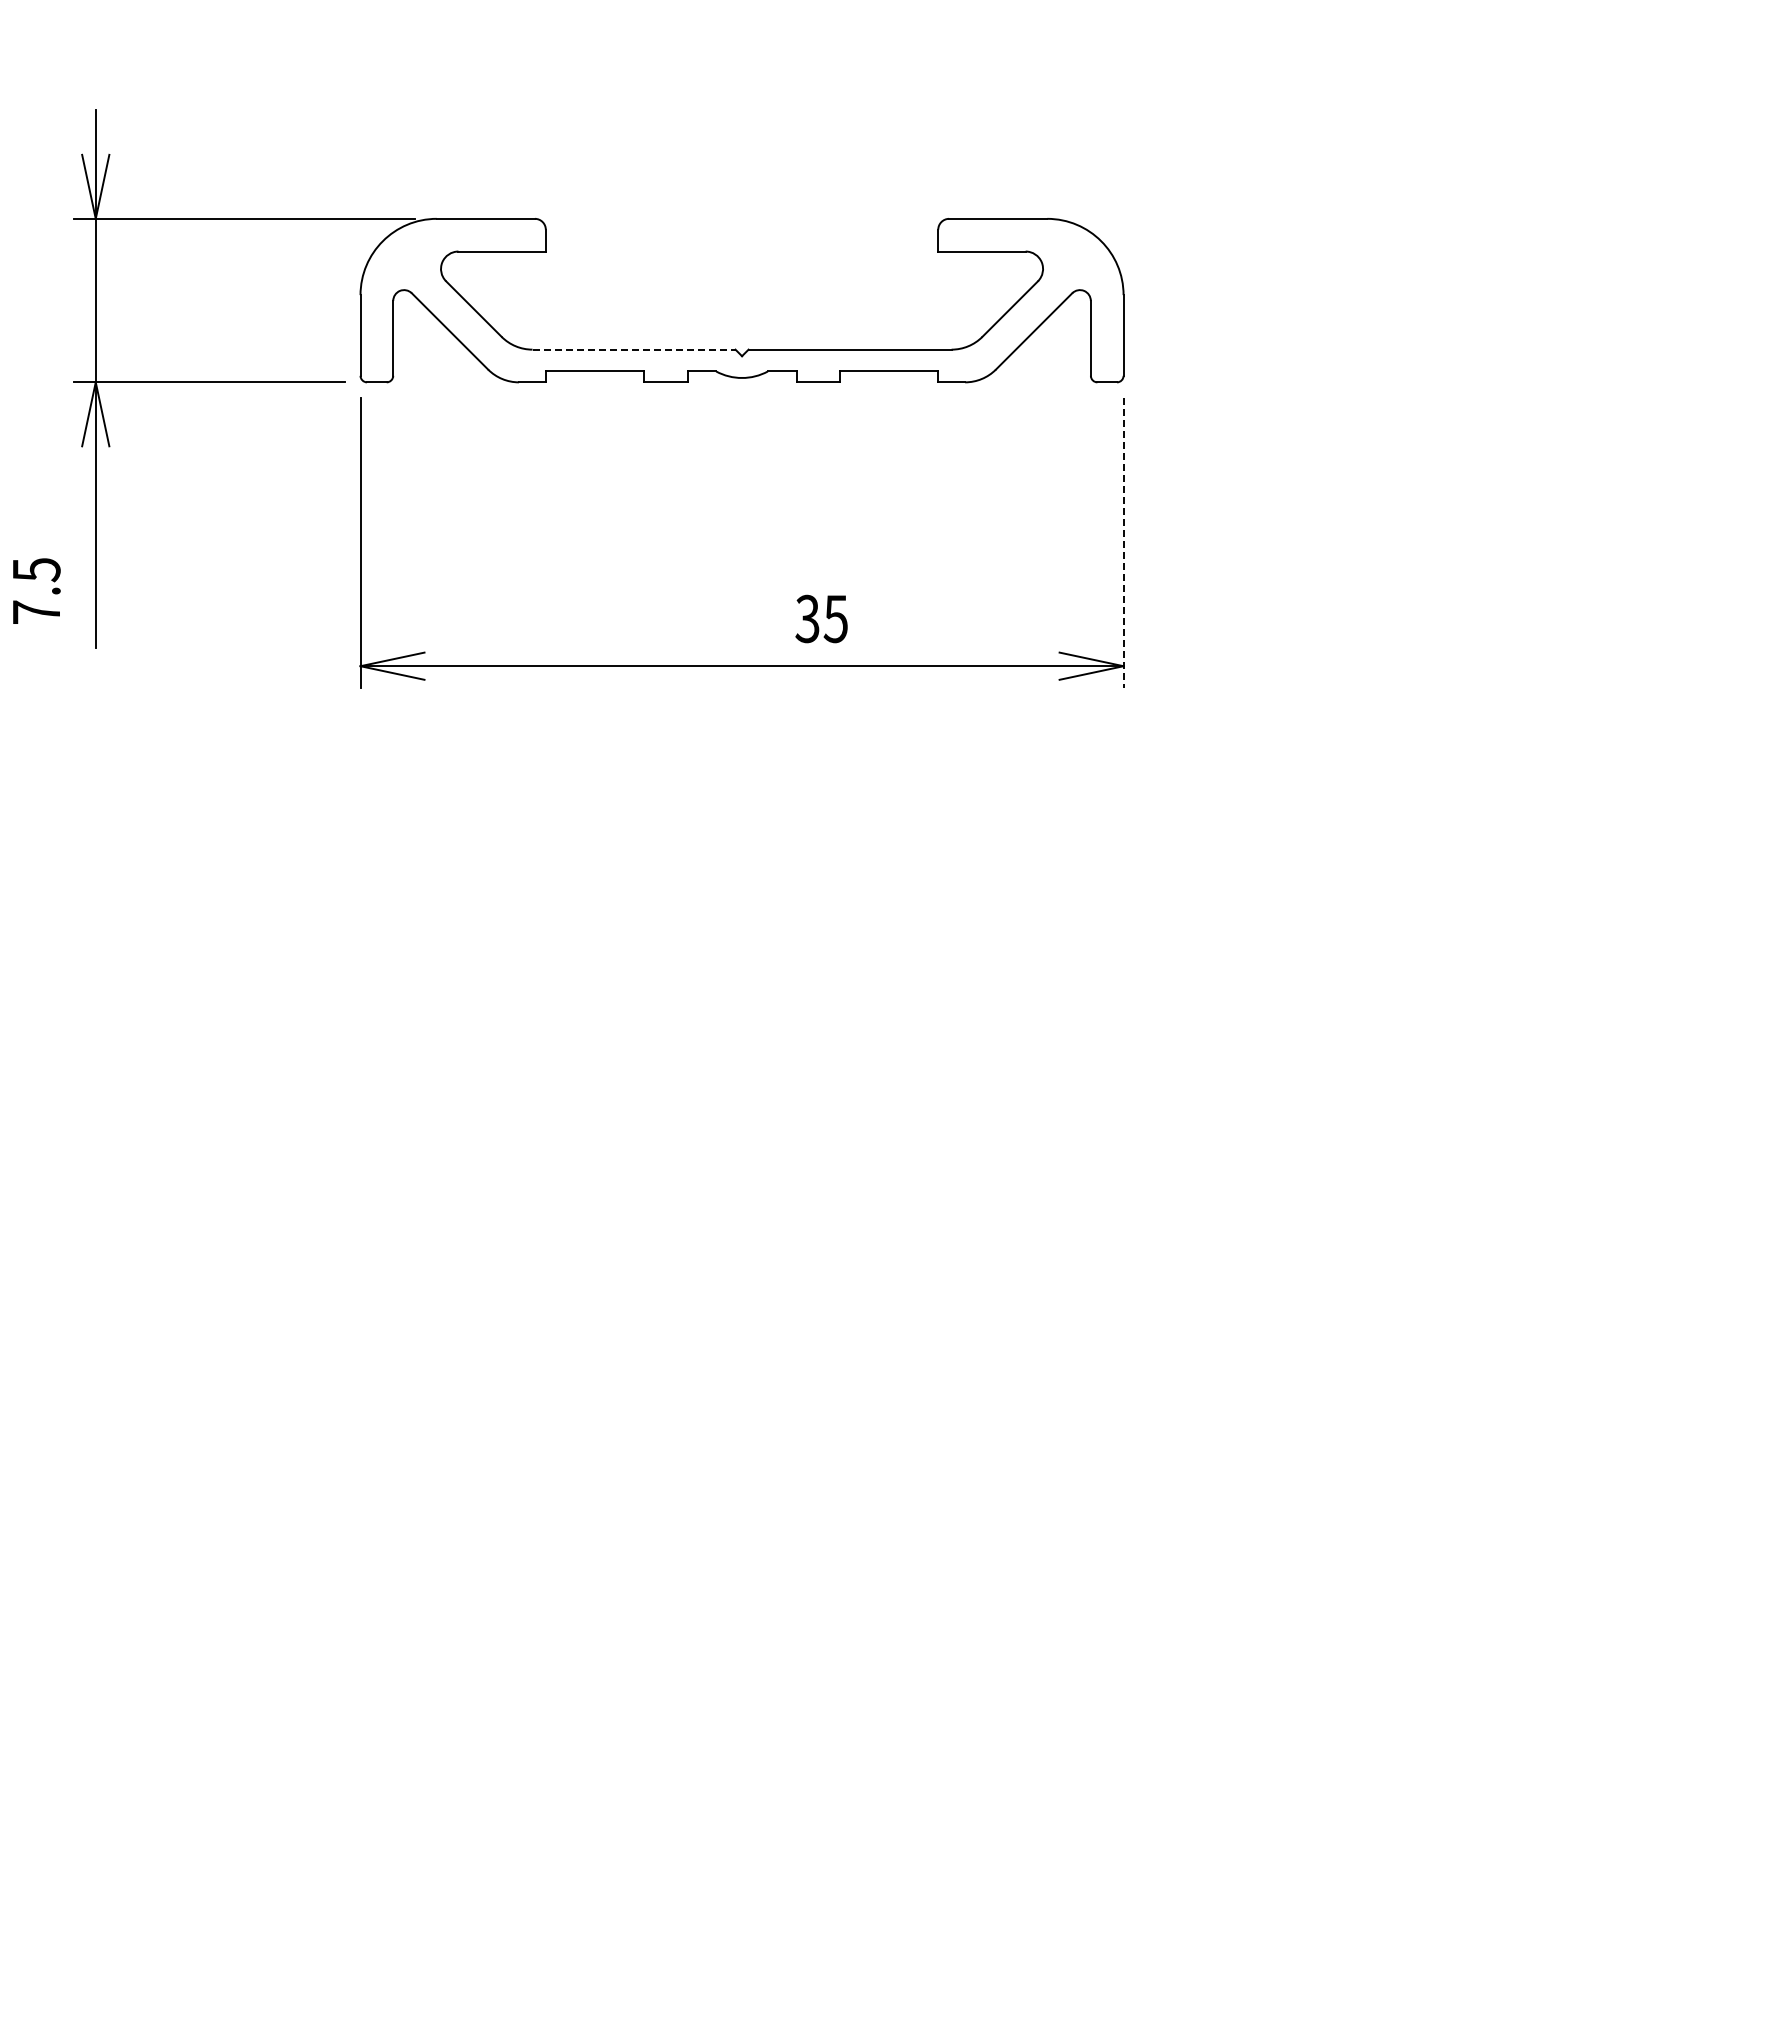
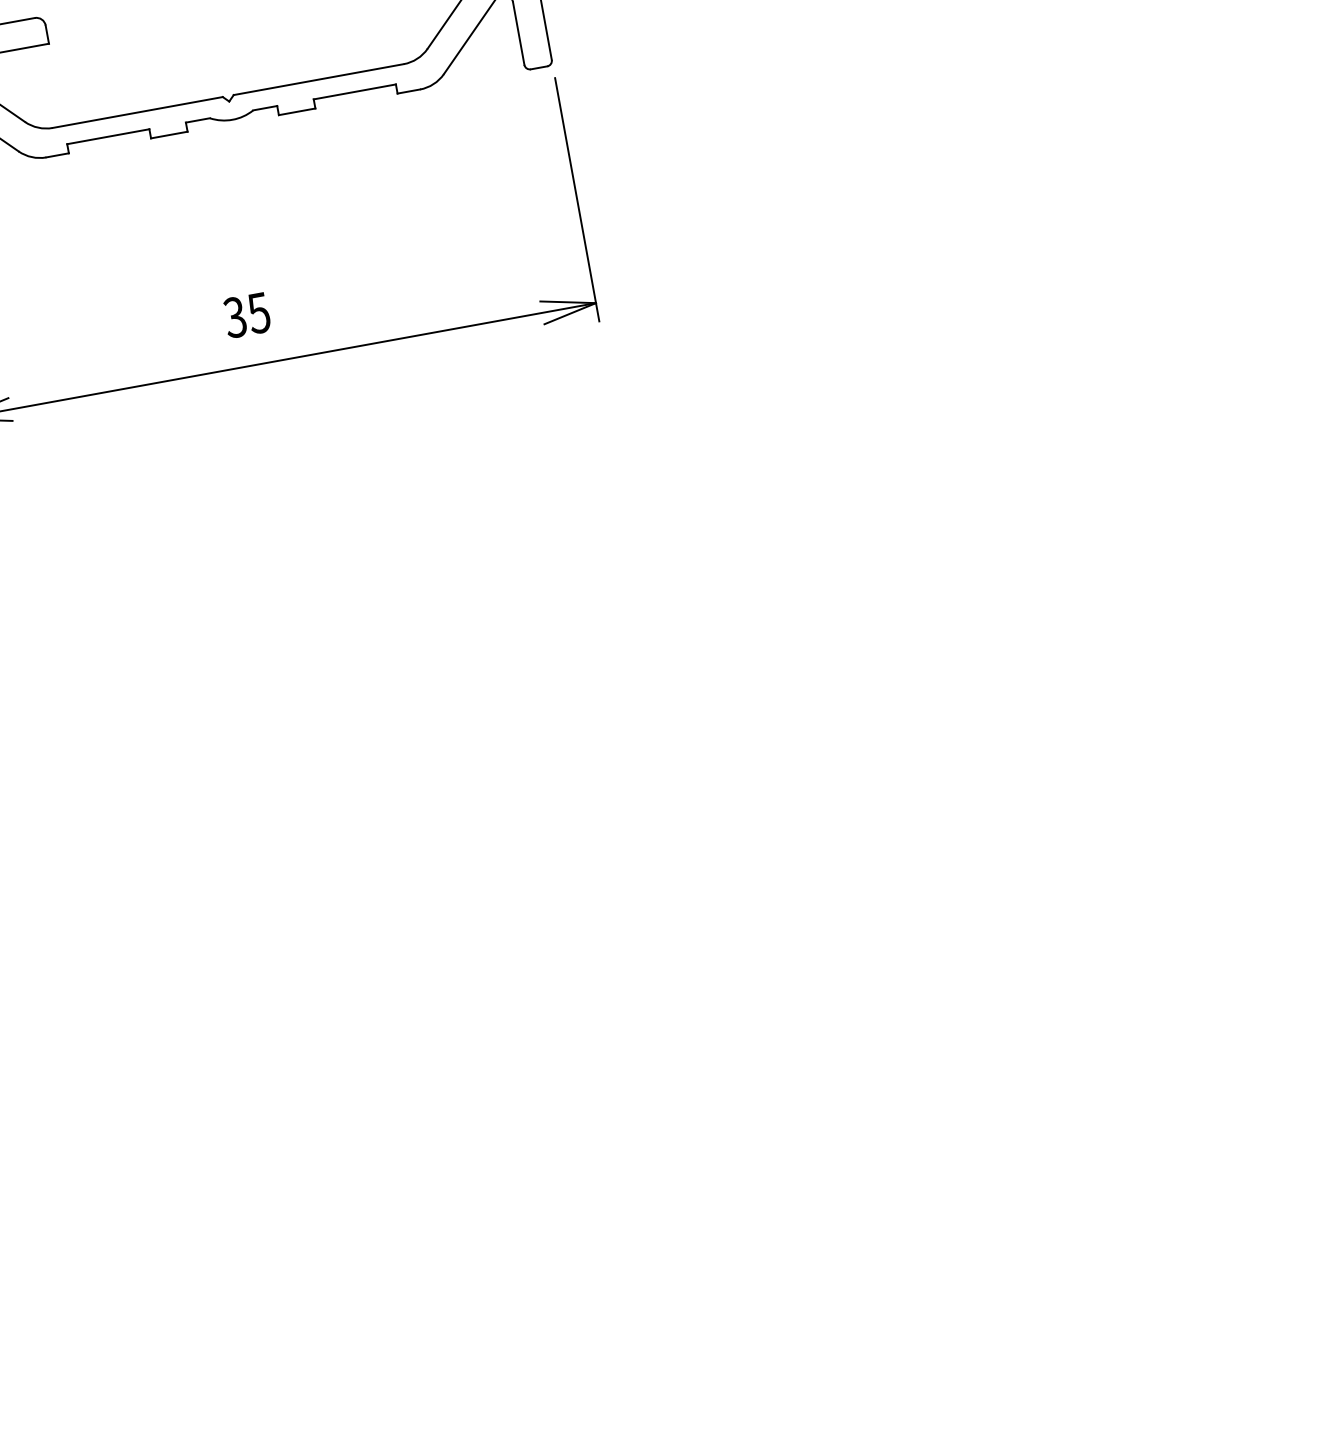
line: (634, 349) -> (138, 112), dashed -> solid
line: (1123, 543) -> (577, 200), dashed -> solid
text: (821, 618) -> (246, 314), moved

